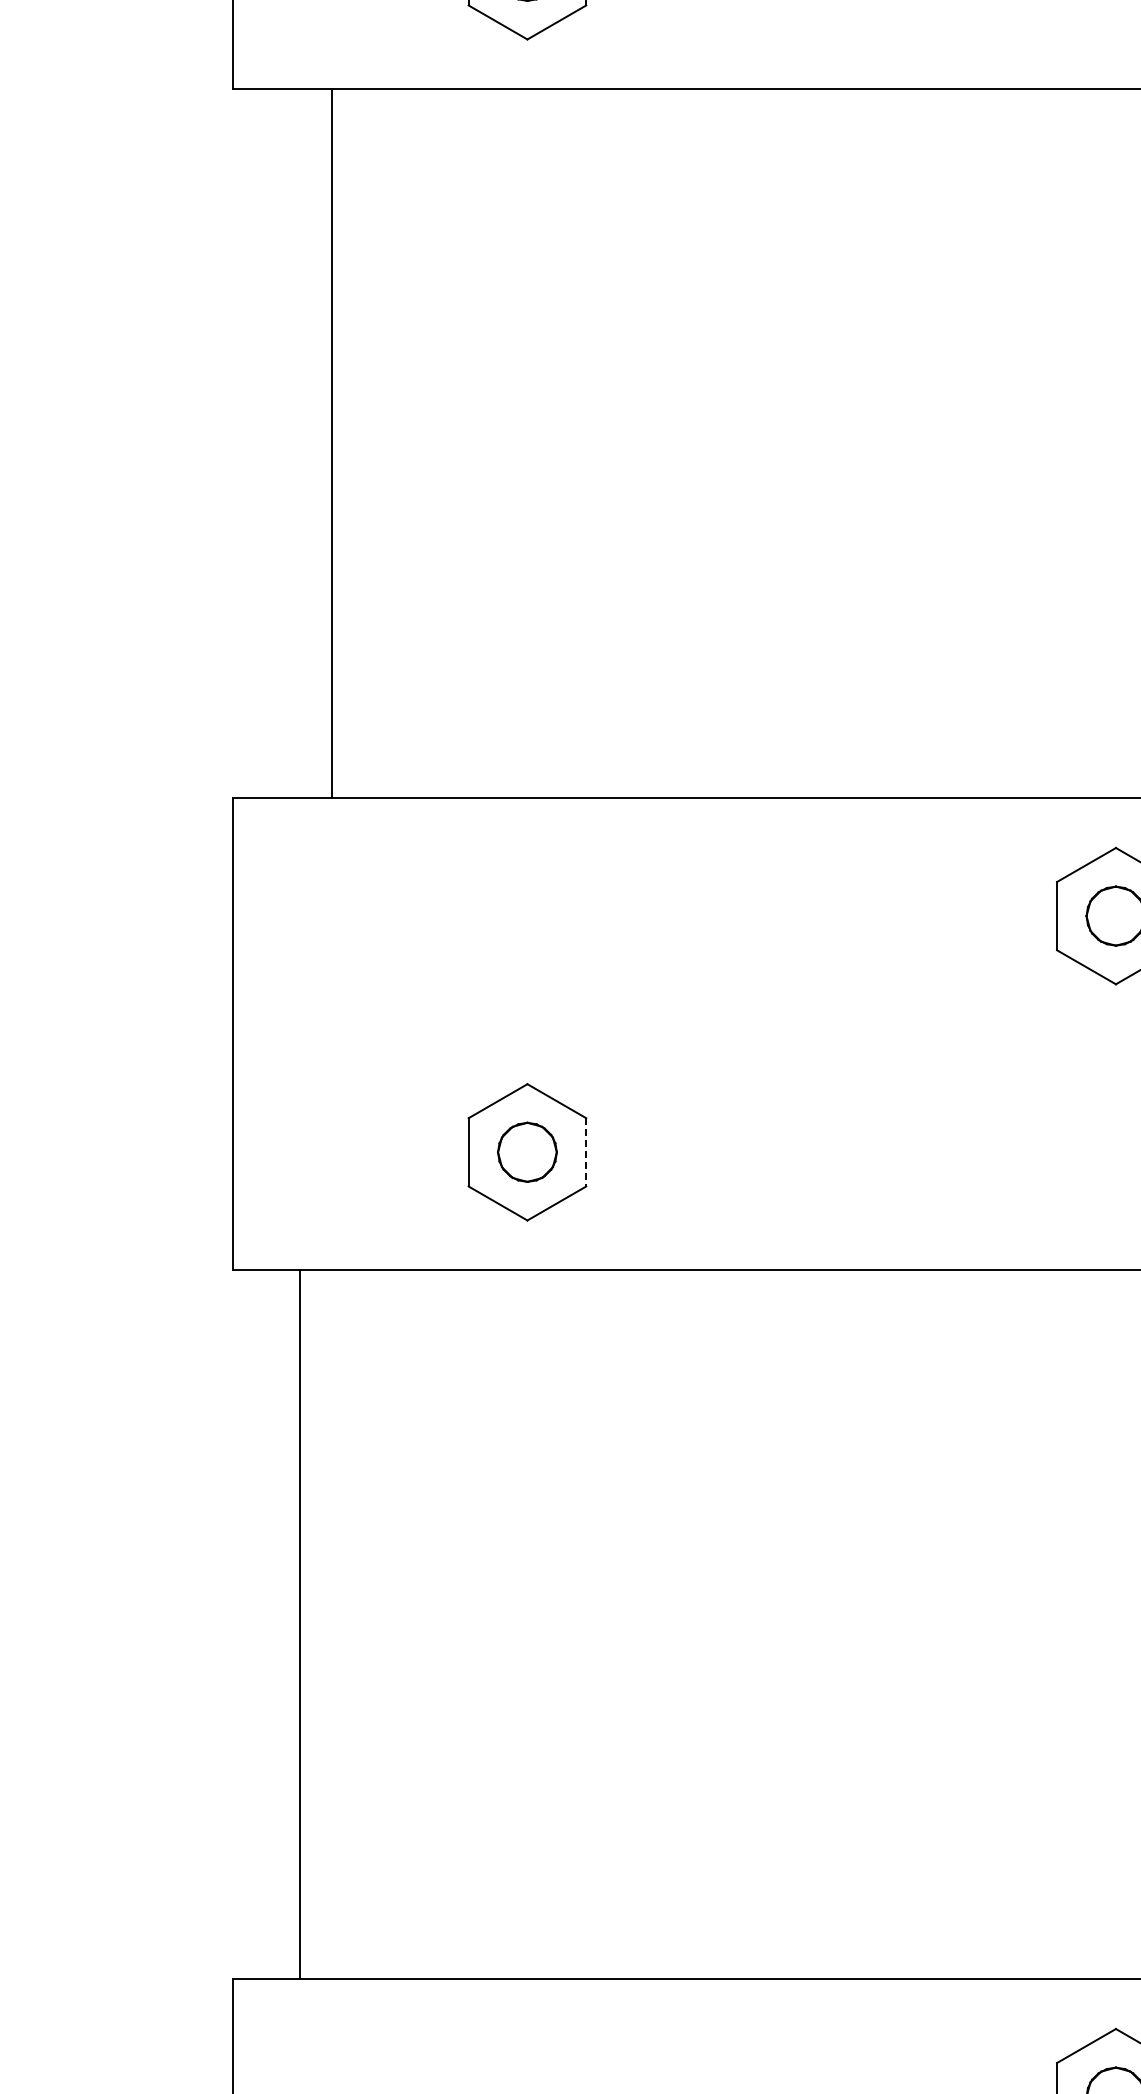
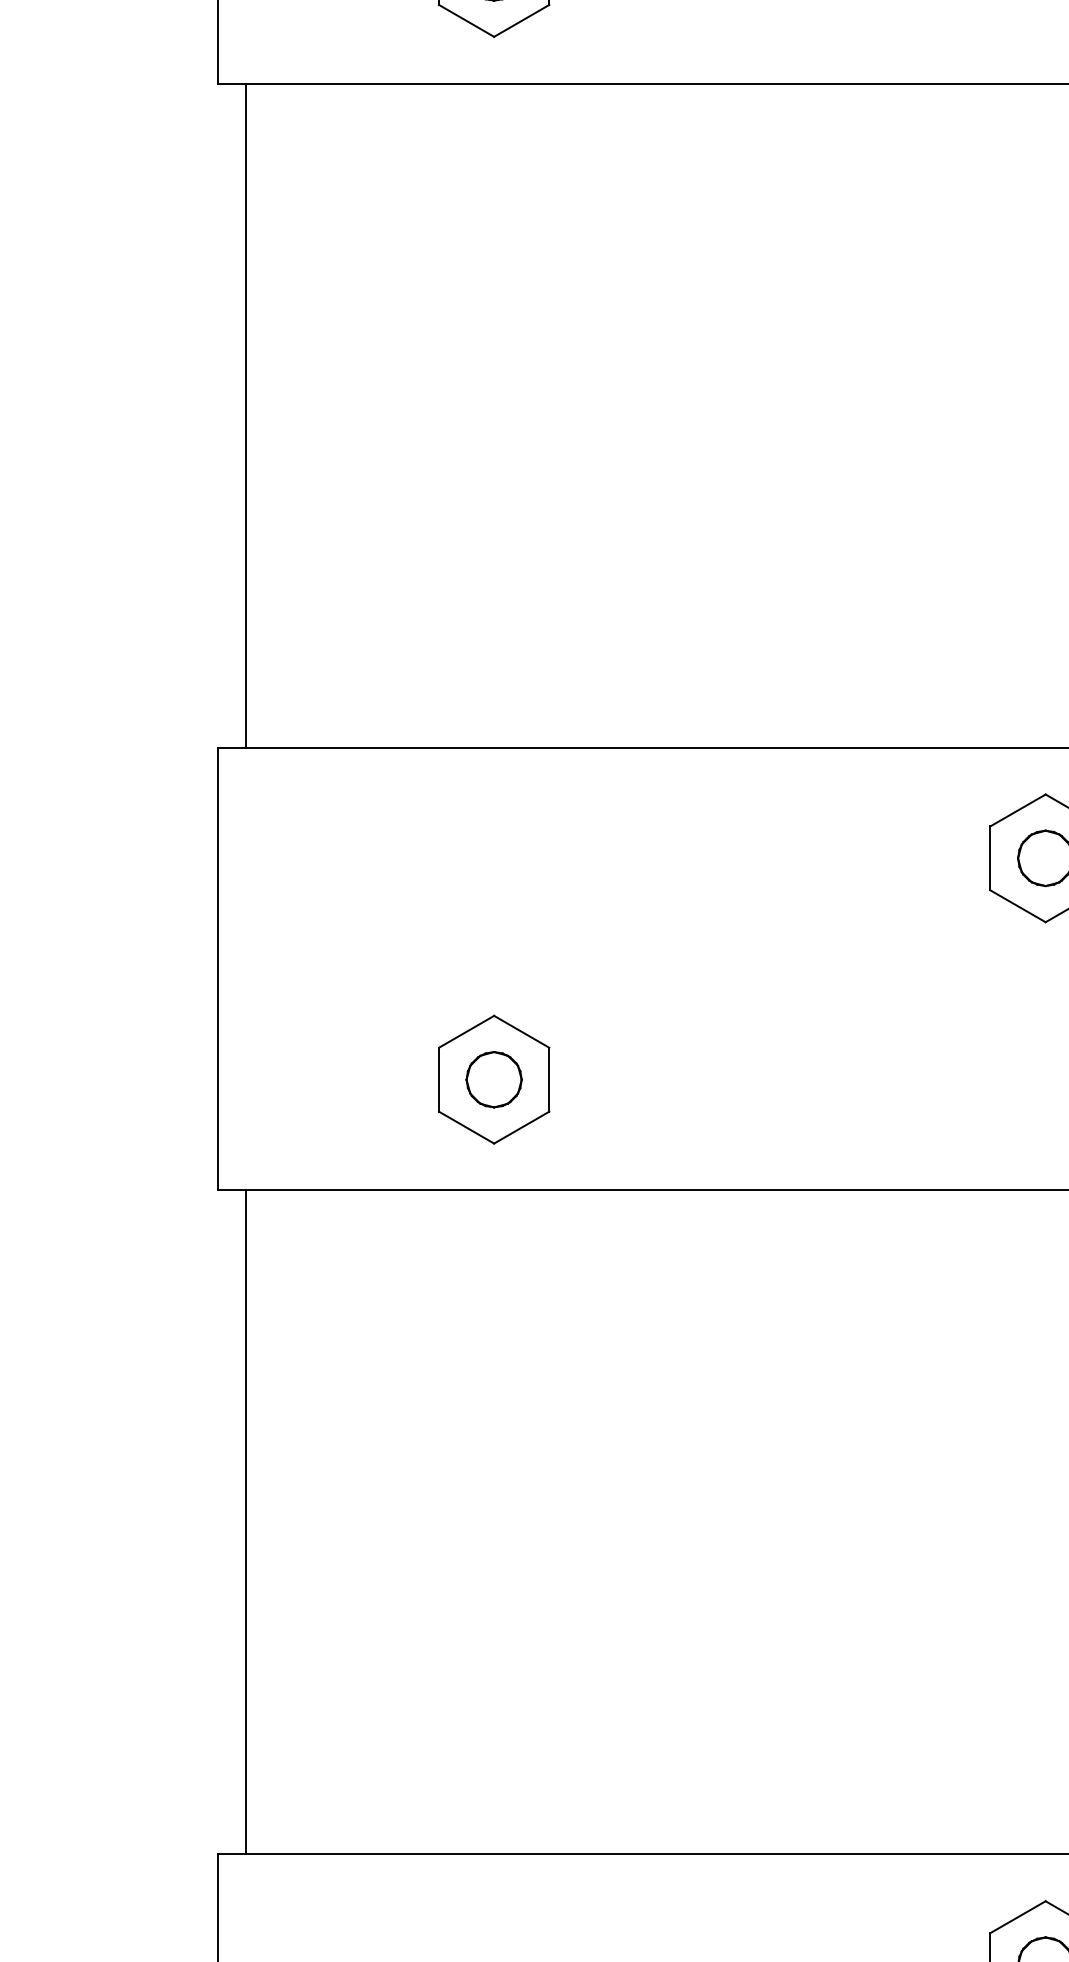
line: (331, 443) -> (245, 415), moved
line: (586, 1152) -> (549, 1079), dashed -> solid
line: (299, 1624) -> (245, 1522), moved

